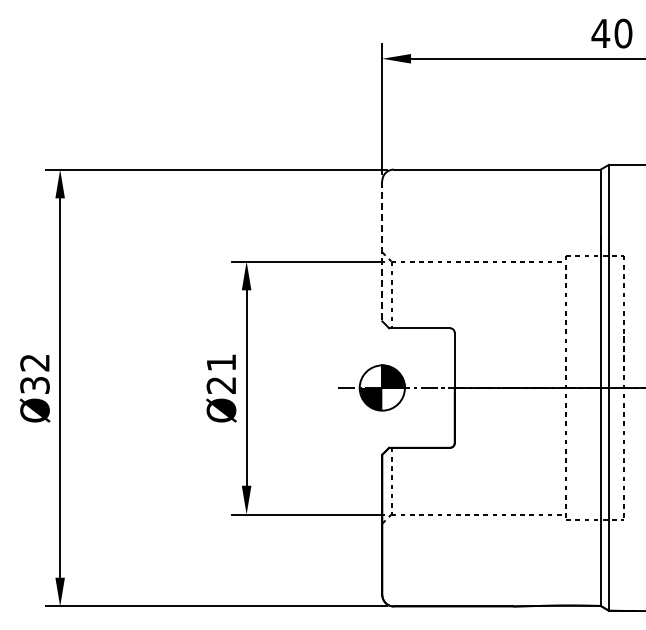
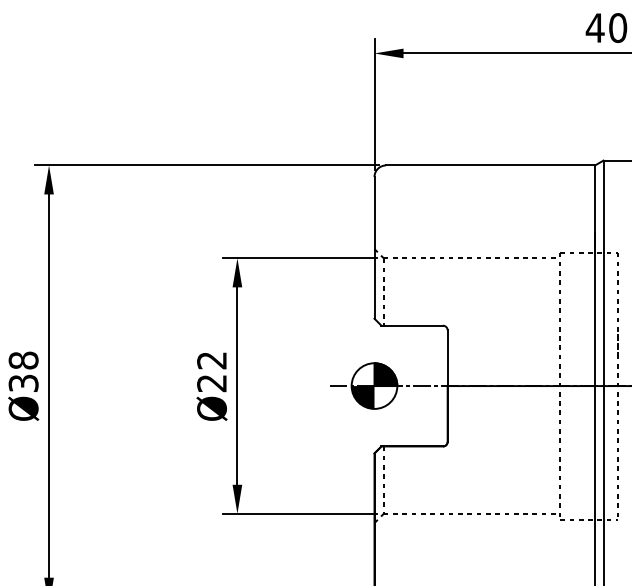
line: (382, 251) -> (374, 248), dashed -> solid
text: (34, 362) -> (23, 360), Ø32 -> Ø38
text: (220, 362) -> (211, 360), Ø21 -> Ø22

